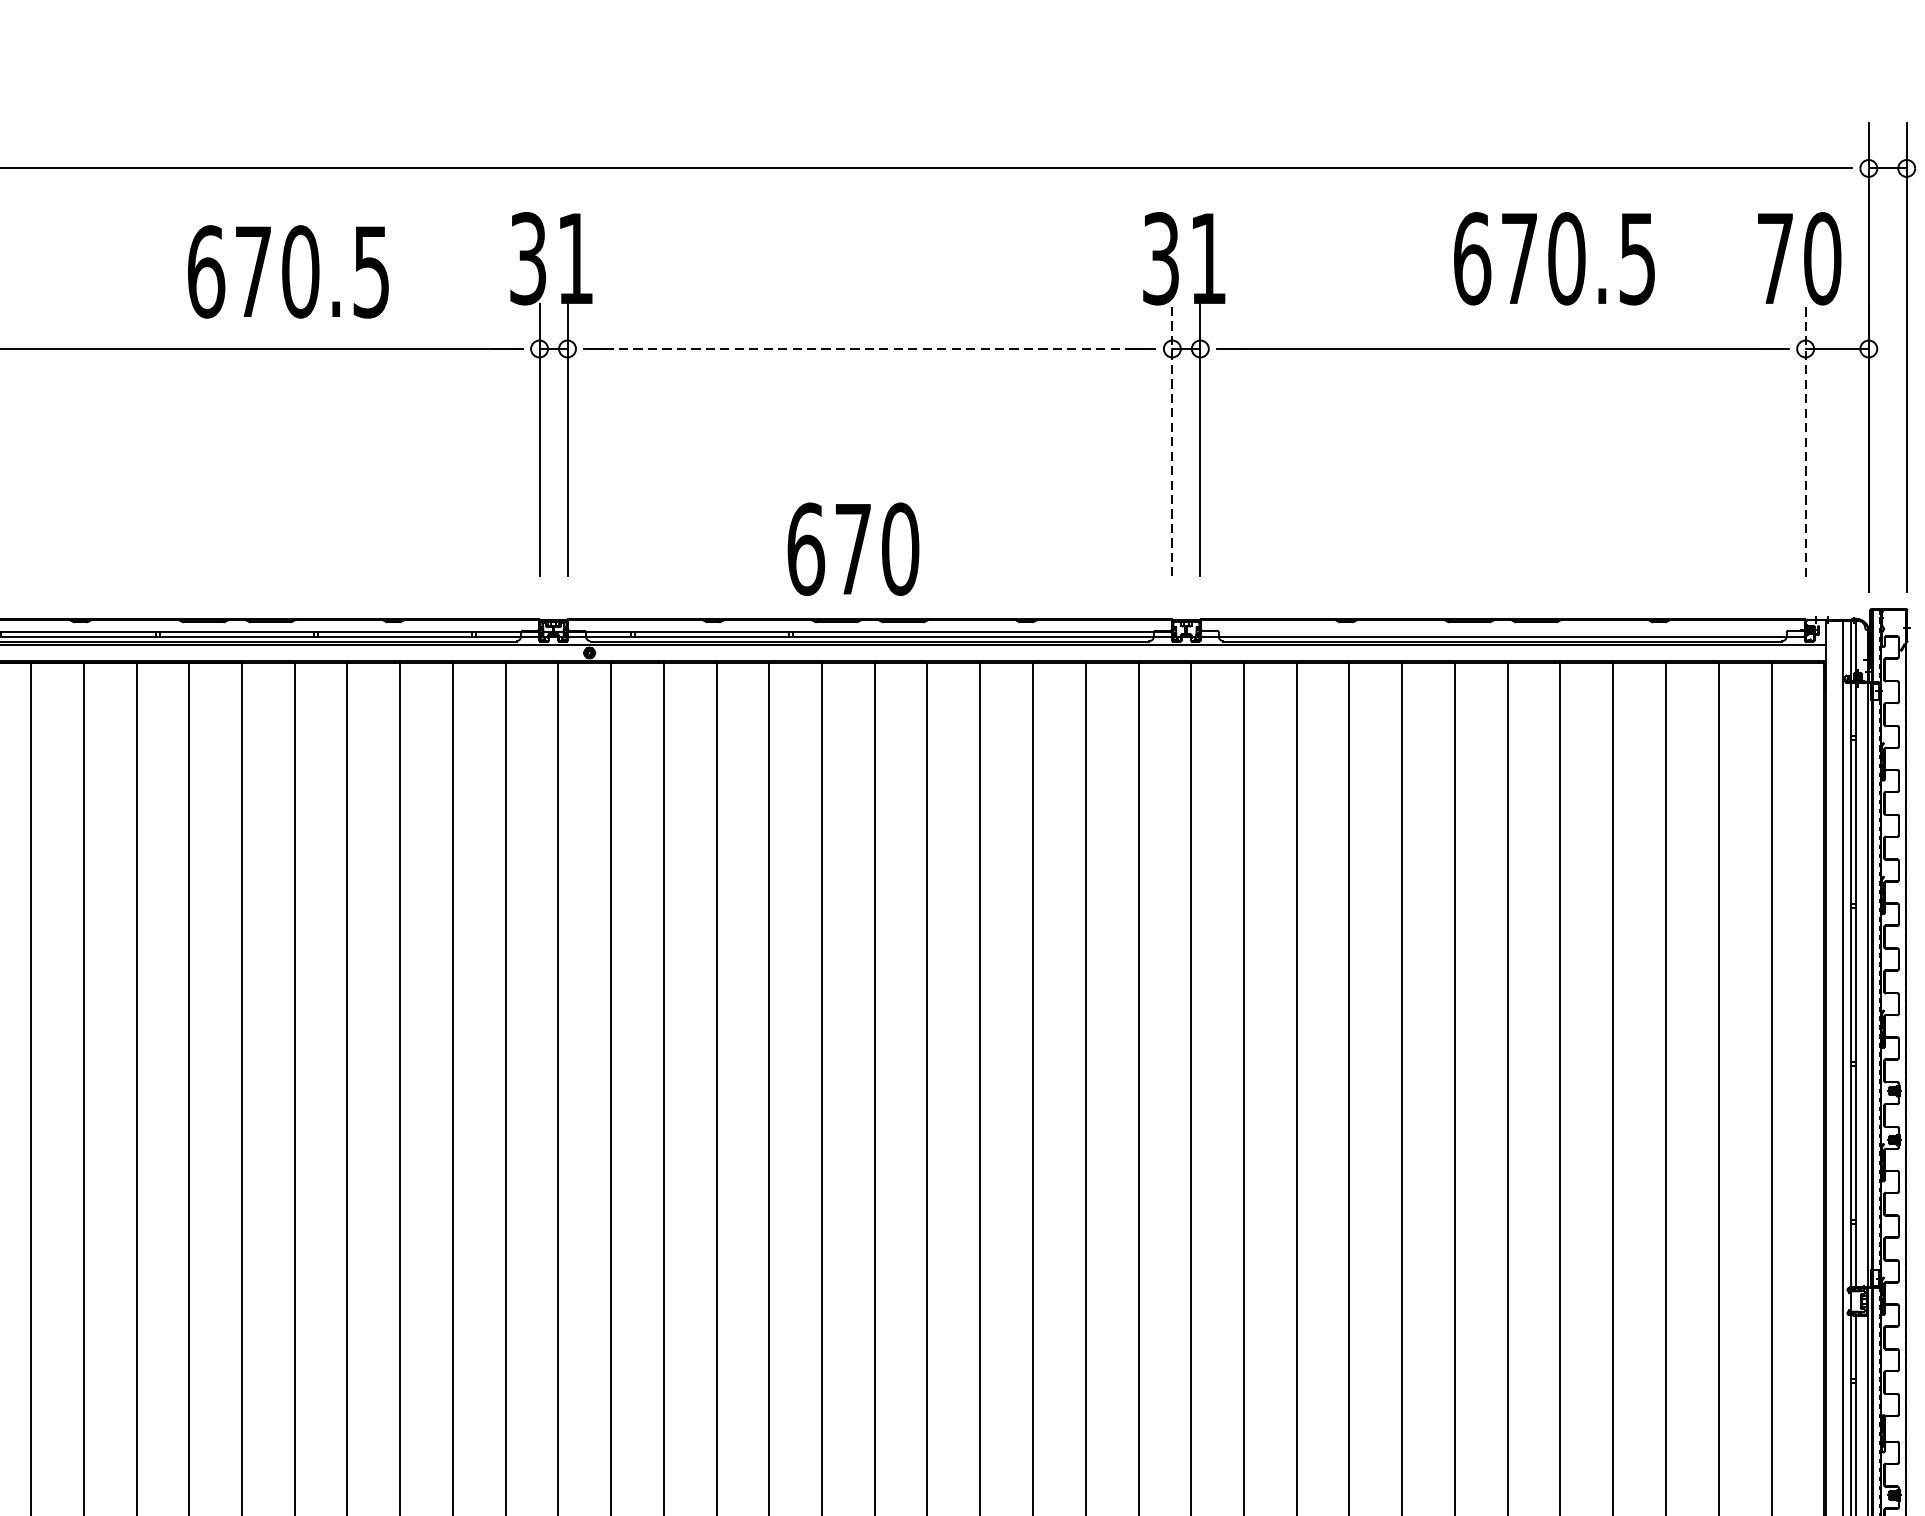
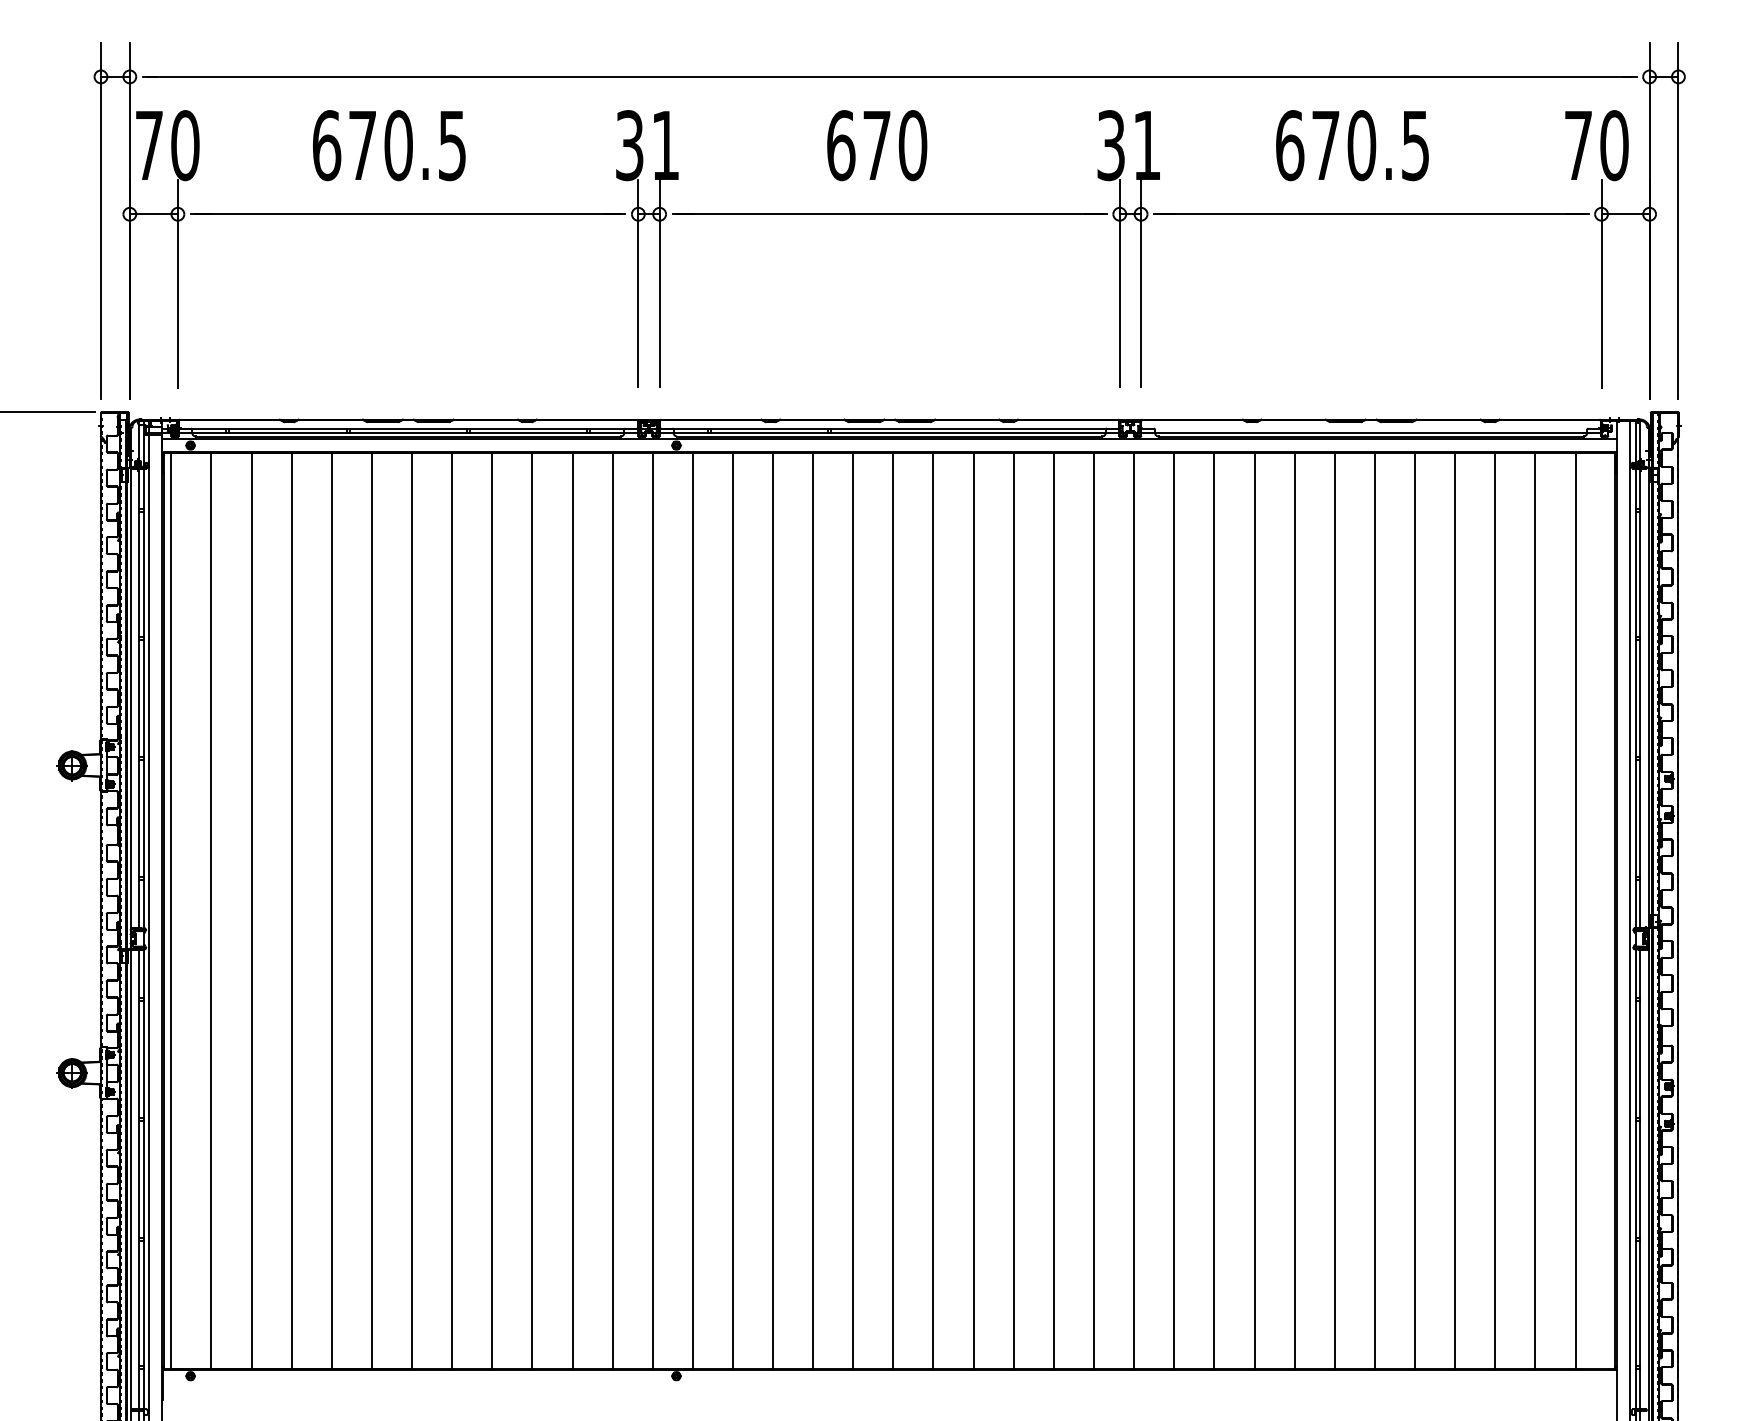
text: (1554, 258) -> (1352, 145), moved
text: (288, 271) -> (389, 145), moved
line: (869, 349) -> (889, 214), dashed -> solid
line: (1171, 440) -> (1119, 283), dashed -> solid
line: (1805, 440) -> (1601, 283), dashed -> solid
text: (853, 549) -> (877, 145), moved

